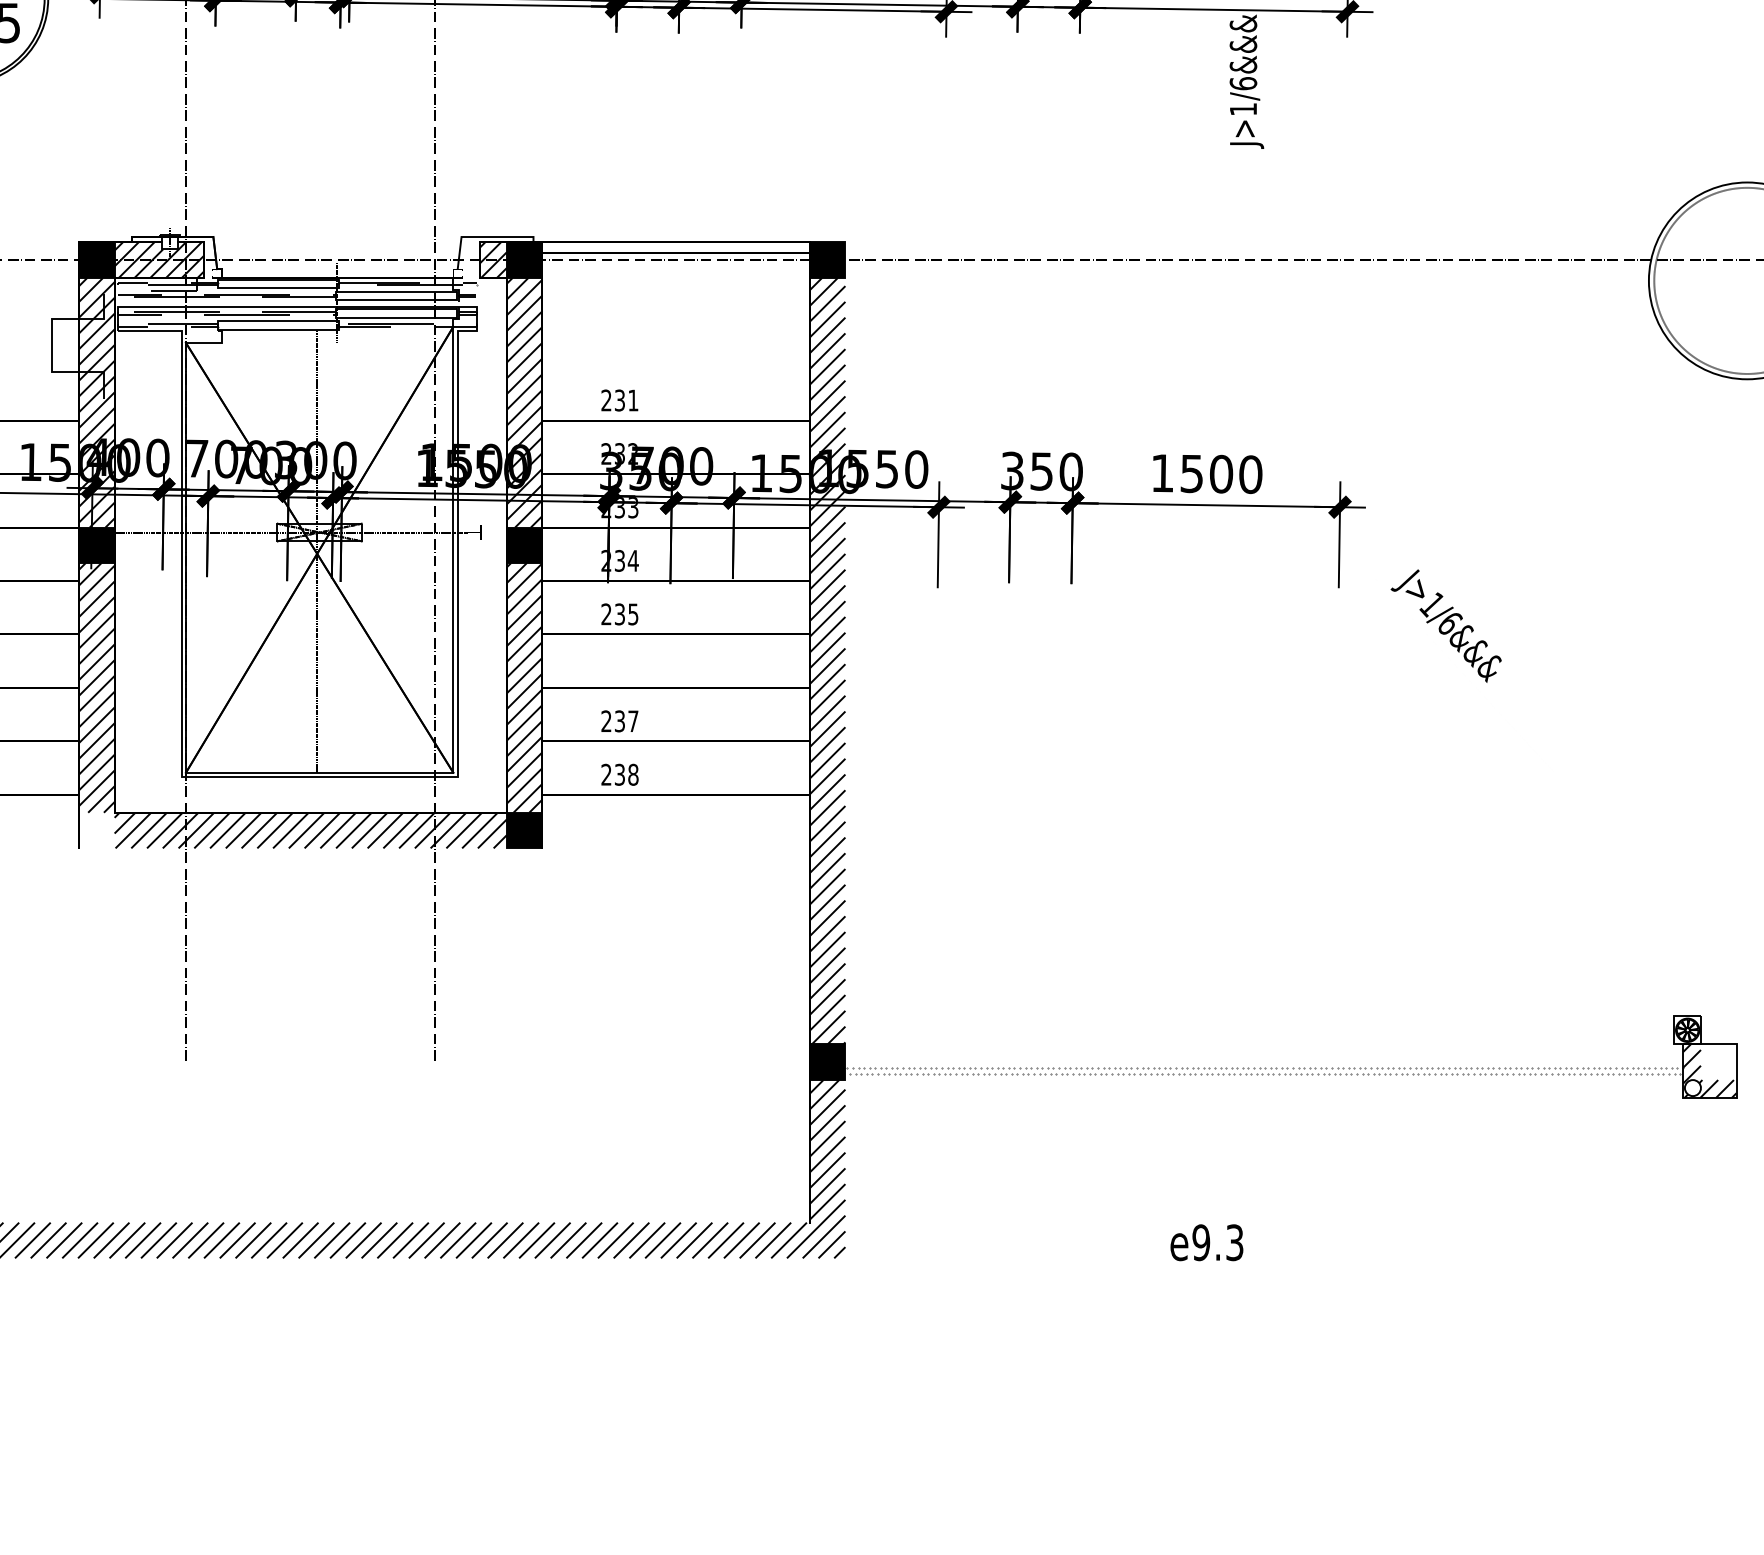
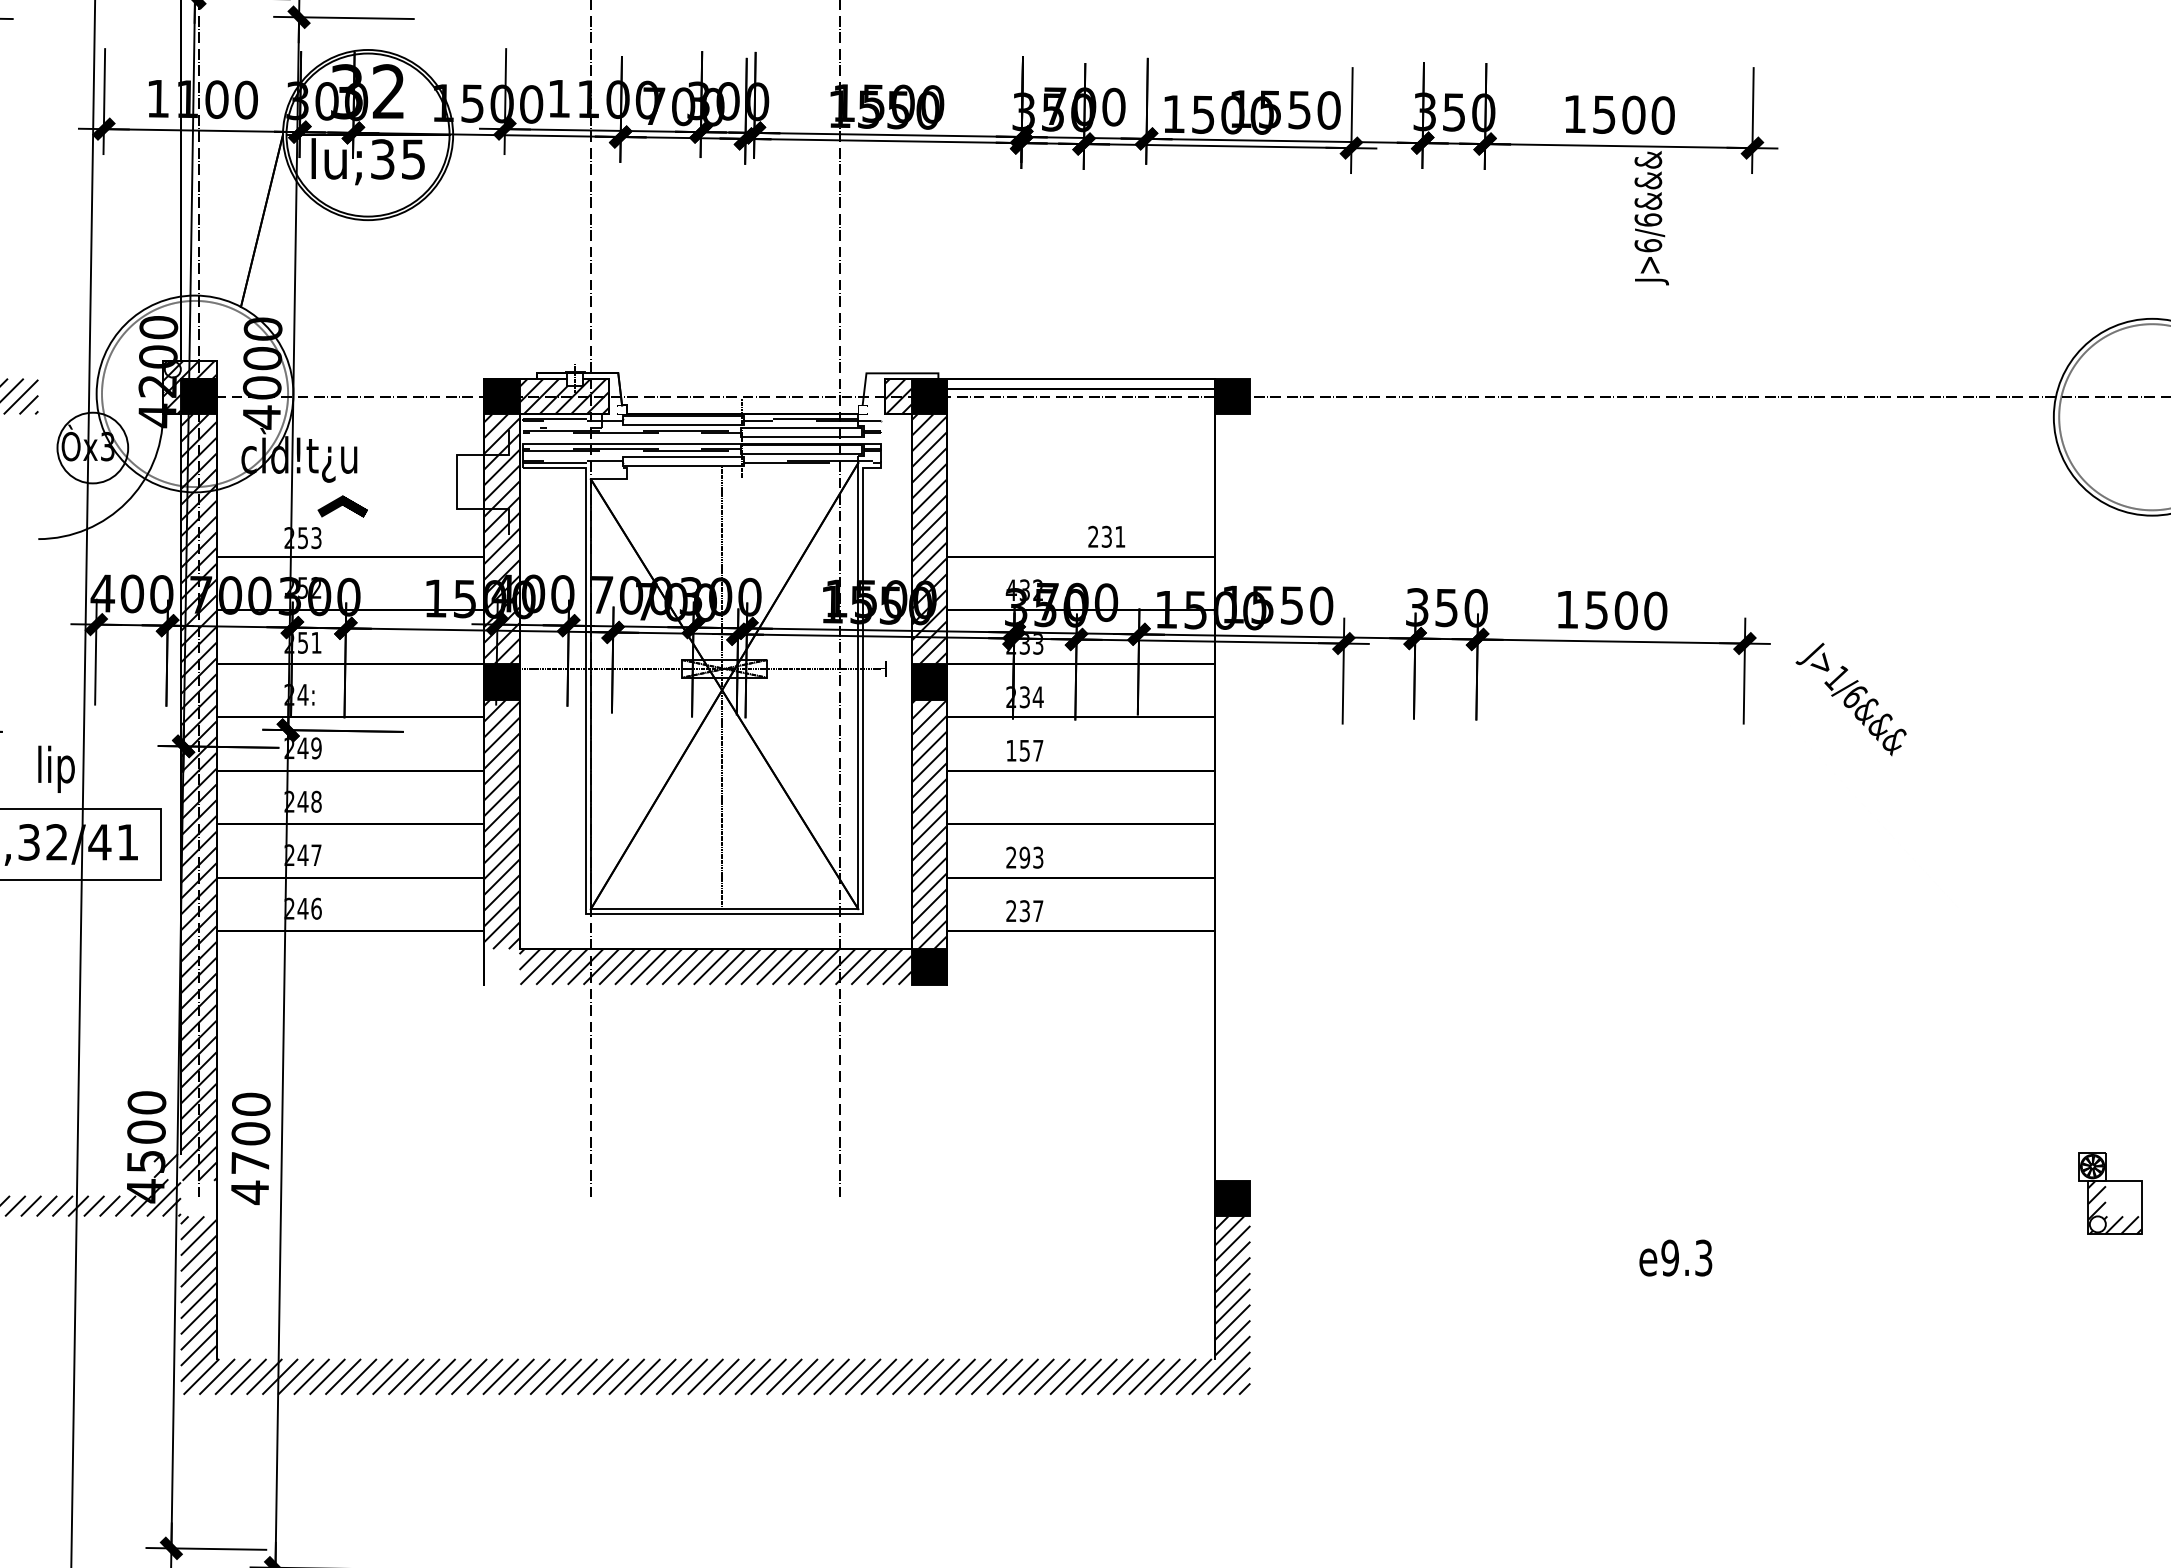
text: (1243, 109) -> (1648, 245), J>1/6&&& -> J>6/6&&&
text: (619, 400) -> (1106, 536), moved
text: (605, 453) -> (1010, 589), 232 -> 432
text: (619, 614) -> (1024, 750), 235 -> 157
text: (1445, 626) -> (1850, 699), moved
hatch: (827, 661) -> (1232, 797), removed
text: (626, 721) -> (1031, 857), 237 -> 293
text: (633, 775) -> (1038, 911), 238 -> 237
hatch: (1264, 1071) -> (1669, 1207), removed
text: (1206, 1242) -> (1675, 1257), moved

